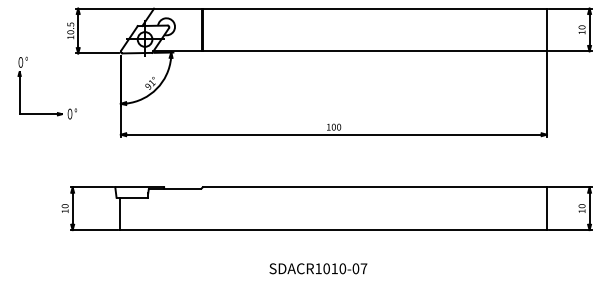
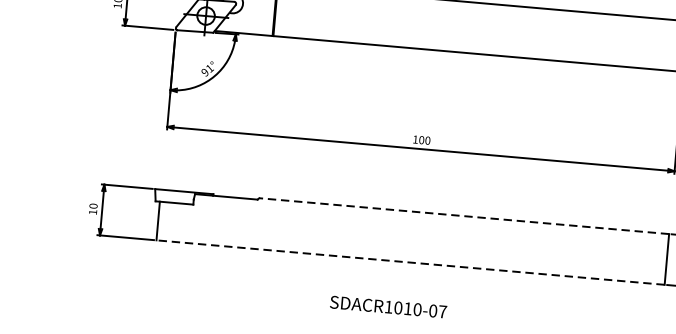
part: (20, 87) -> (52, 60), removed
line: (374, 187) -> (463, 216), solid -> dashed
line: (333, 230) -> (410, 263), solid -> dashed

